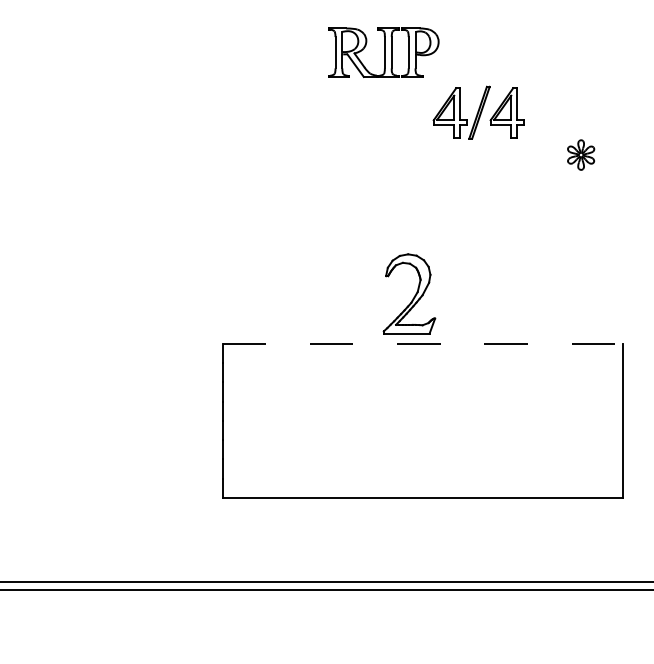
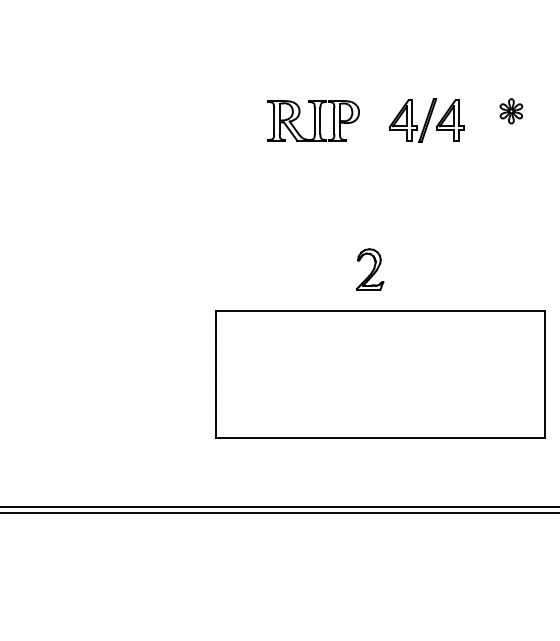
part: (383, 52) -> (313, 120), moved
part: (581, 155) -> (511, 111), moved
part: (408, 293) -> (369, 269), size x0.62
line: (422, 343) -> (380, 310), dashed -> solid

